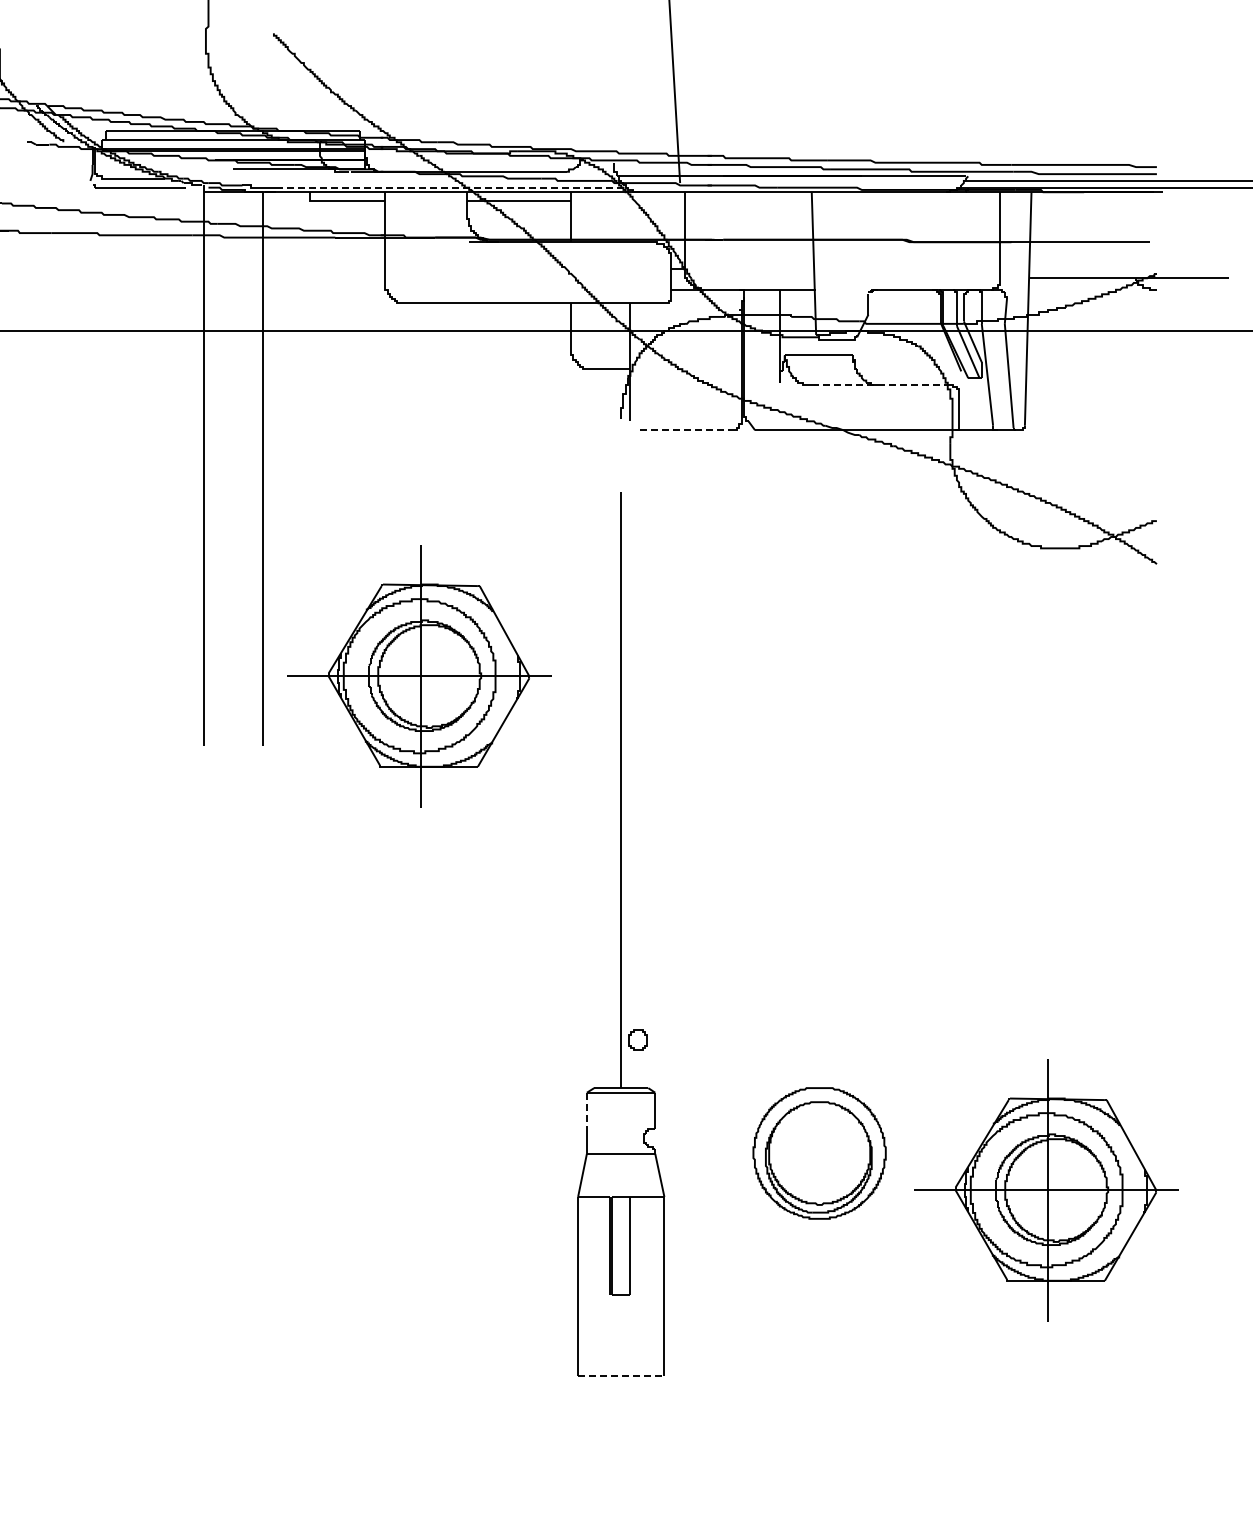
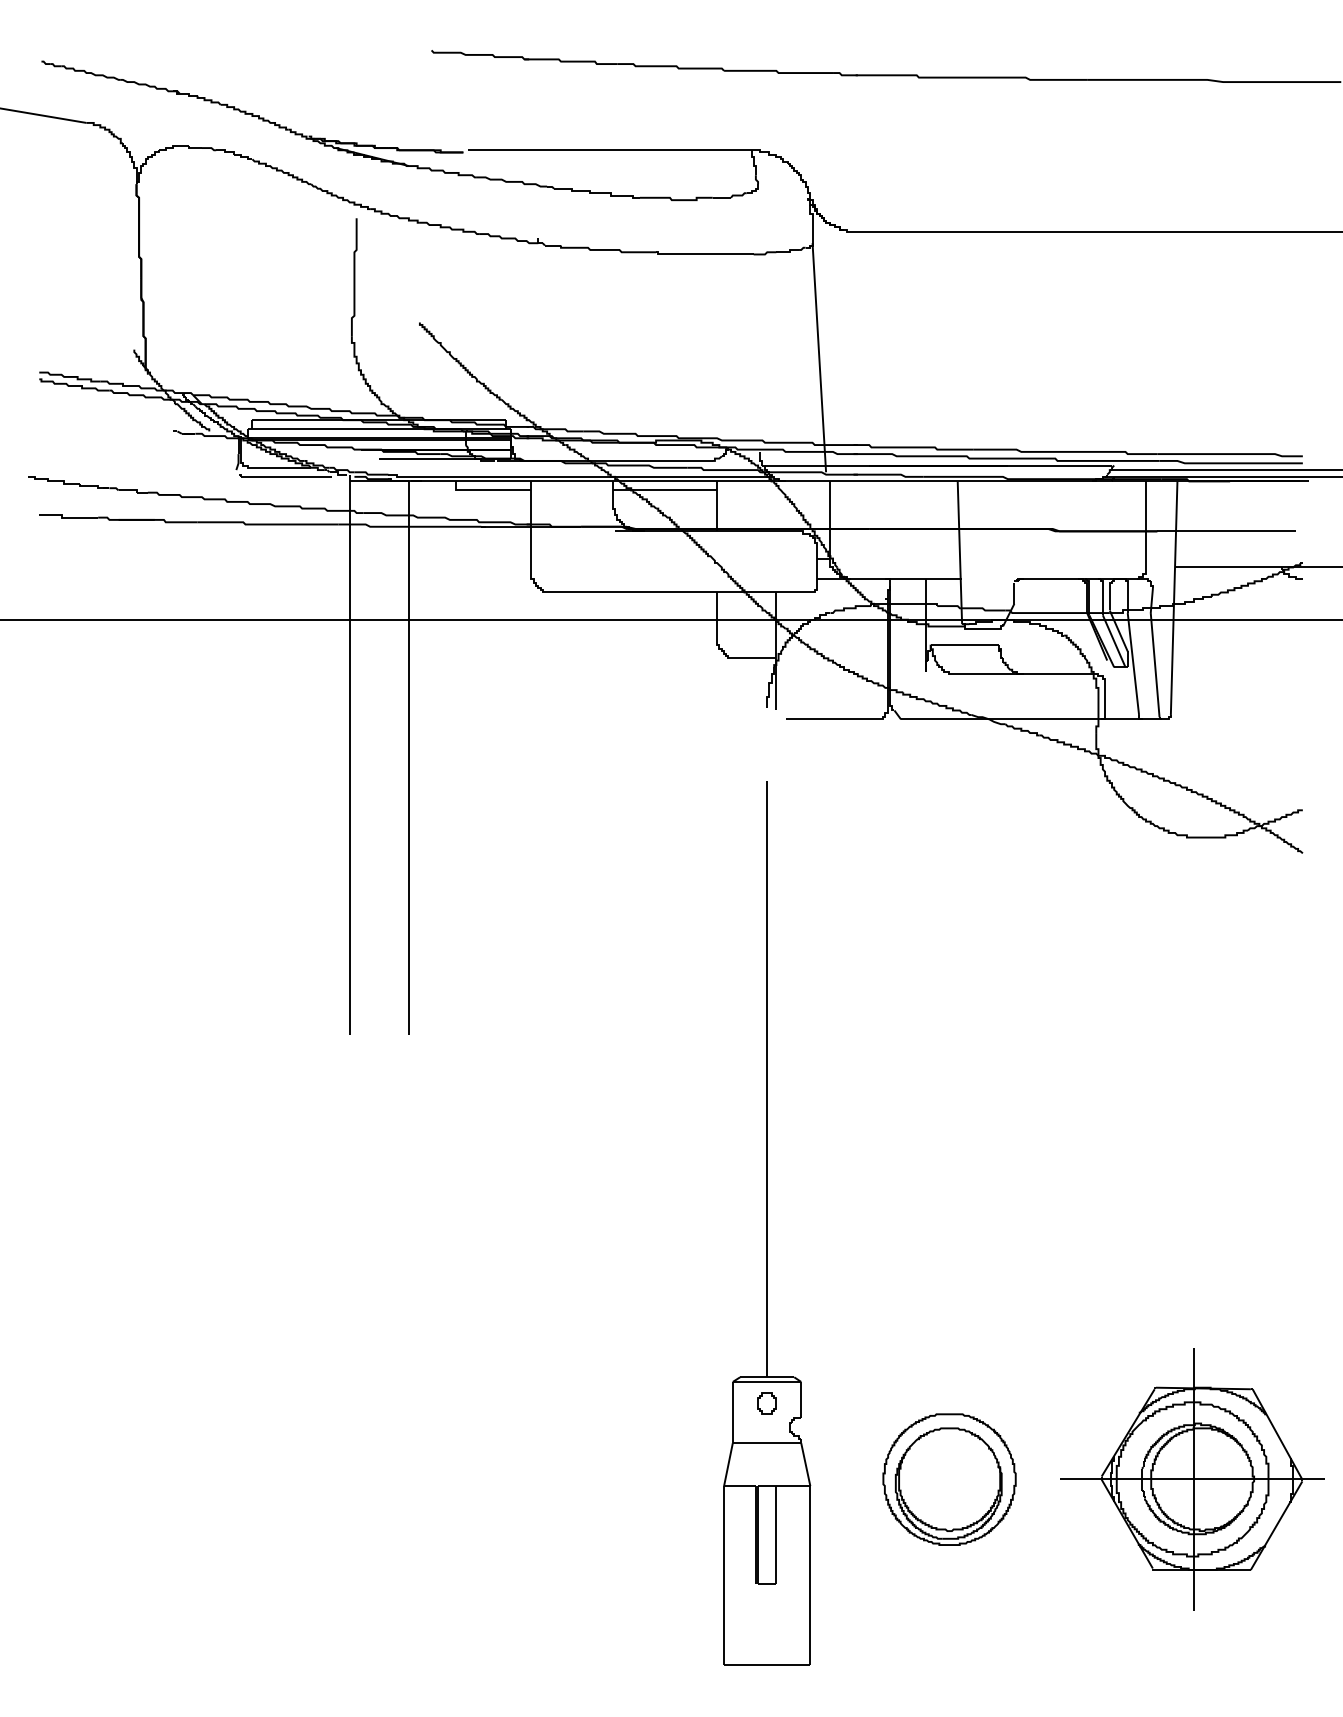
line: (451, 187) -> (597, 476), dashed -> solid
line: (881, 385) -> (1027, 674), dashed -> solid
line: (685, 430) -> (831, 719), dashed -> solid
part: (419, 676) -> (565, 965), removed
part: (637, 1040) -> (766, 1403), moved
line: (586, 1111) -> (732, 1400), dashed -> solid
part: (819, 1153) -> (949, 1479), moved
line: (621, 1376) -> (767, 1665), dashed -> solid

